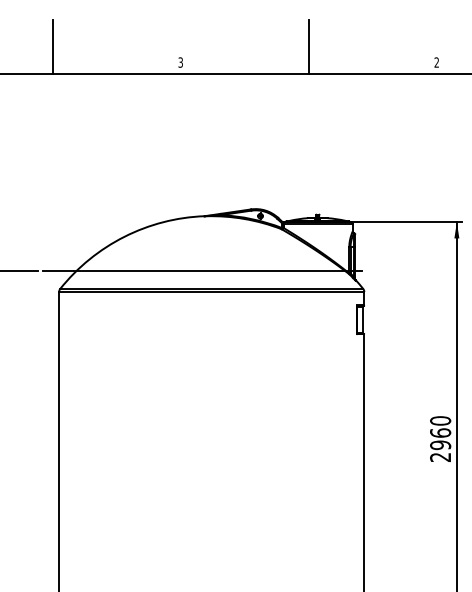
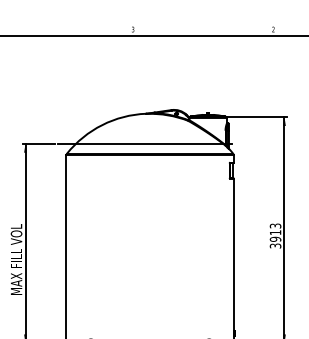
line: (51, 46) -> (62, 20), removed
line: (309, 46) -> (203, 20), removed
text: (440, 438) -> (275, 235), 2960 -> 3913

